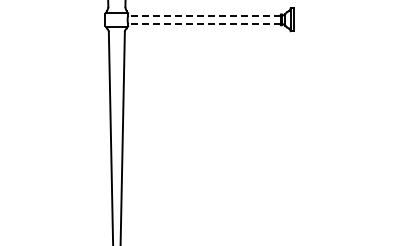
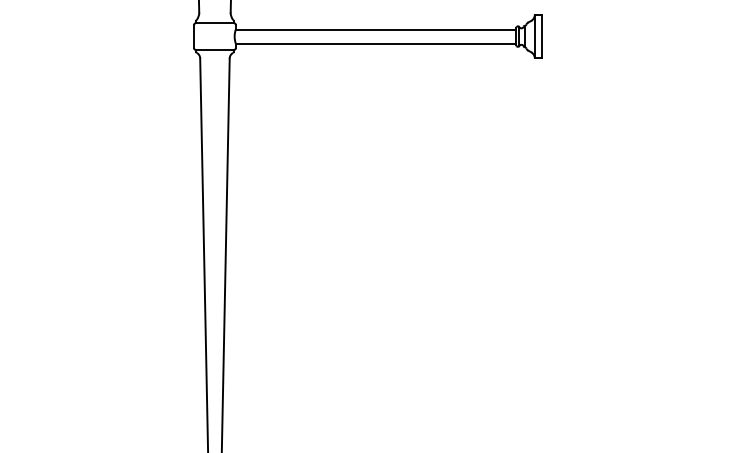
line: (203, 15) -> (374, 28), dashed -> solid
line: (203, 23) -> (374, 43), dashed -> solid

